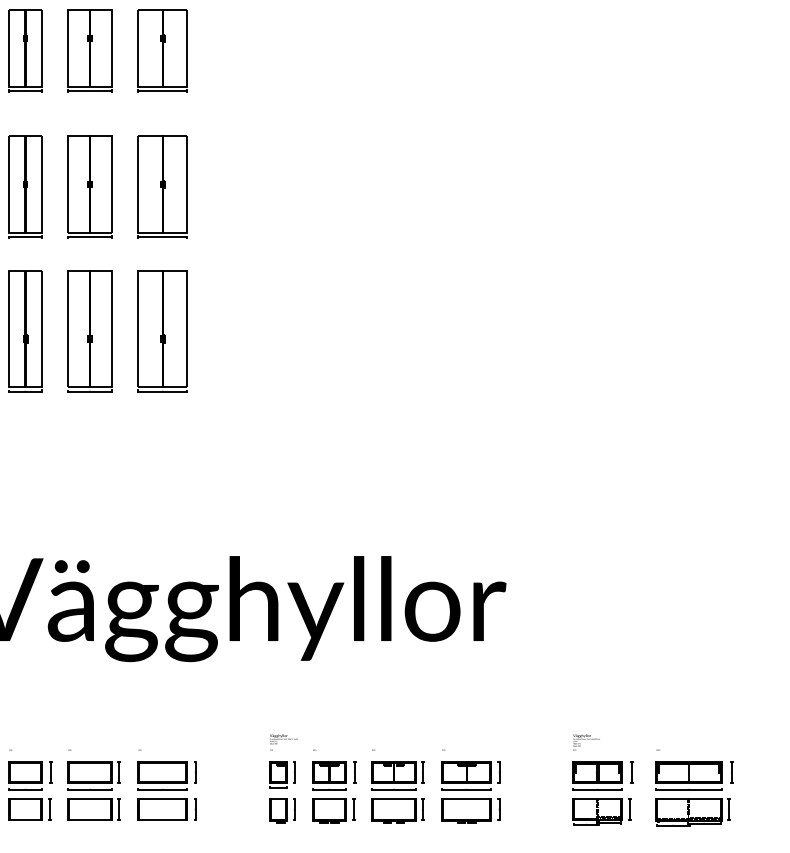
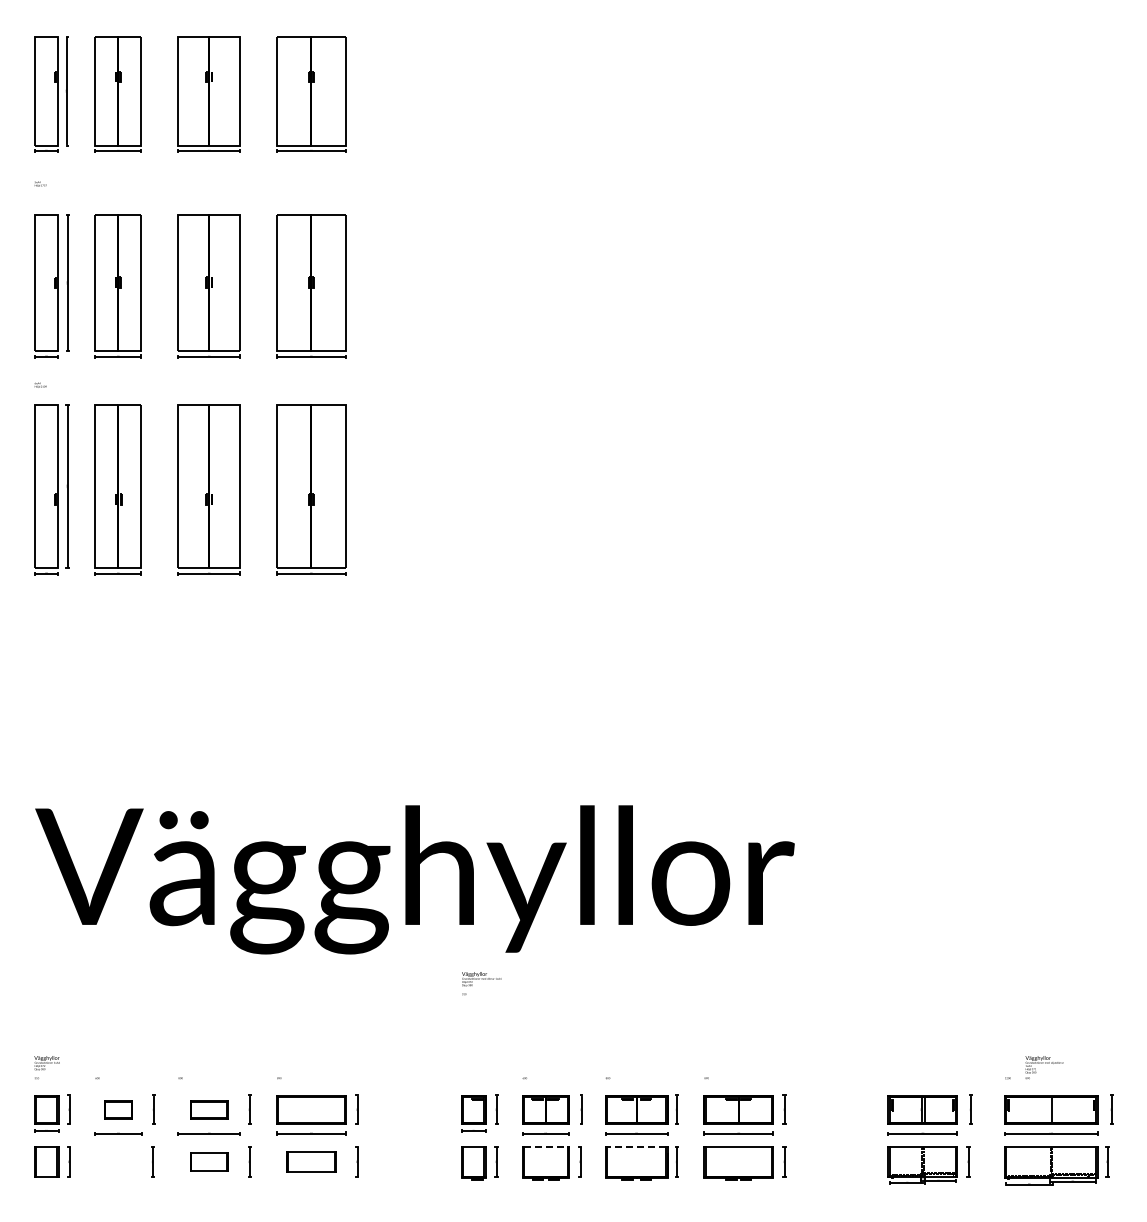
text: (283, 742) -> (481, 983), moved
text: (586, 742) -> (1044, 1067), moved
part: (25, 772) -> (118, 1109), size x0.6
part: (89, 772) -> (208, 1109), size x0.6
line: (329, 799) -> (545, 1147), solid -> dashed
line: (393, 799) -> (636, 1147), solid -> dashed
part: (25, 809) -> (118, 1161), removed
part: (89, 809) -> (208, 1161), size x0.6
part: (162, 809) -> (311, 1161), size x0.7

